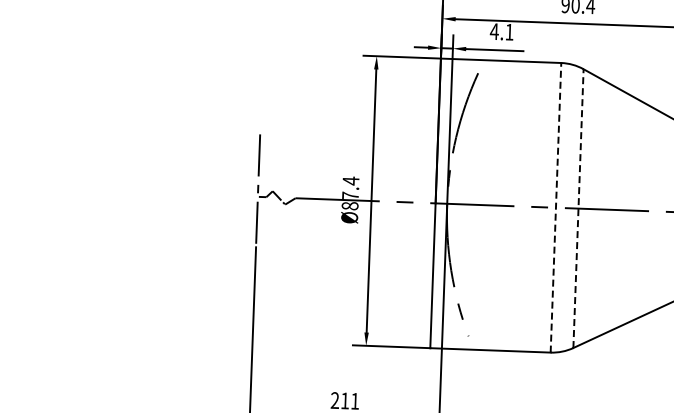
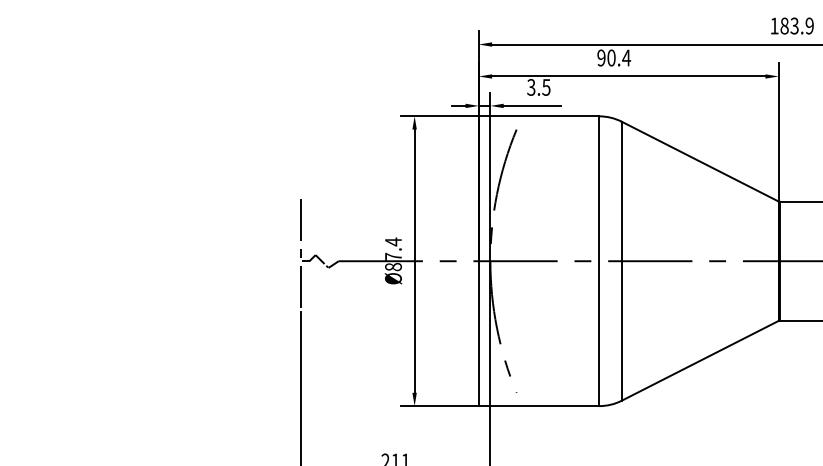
text: (501, 31) -> (538, 87), 4.1 -> 3.5
line: (578, 207) -> (621, 260), dashed -> solid
line: (556, 208) -> (599, 261), dashed -> solid

